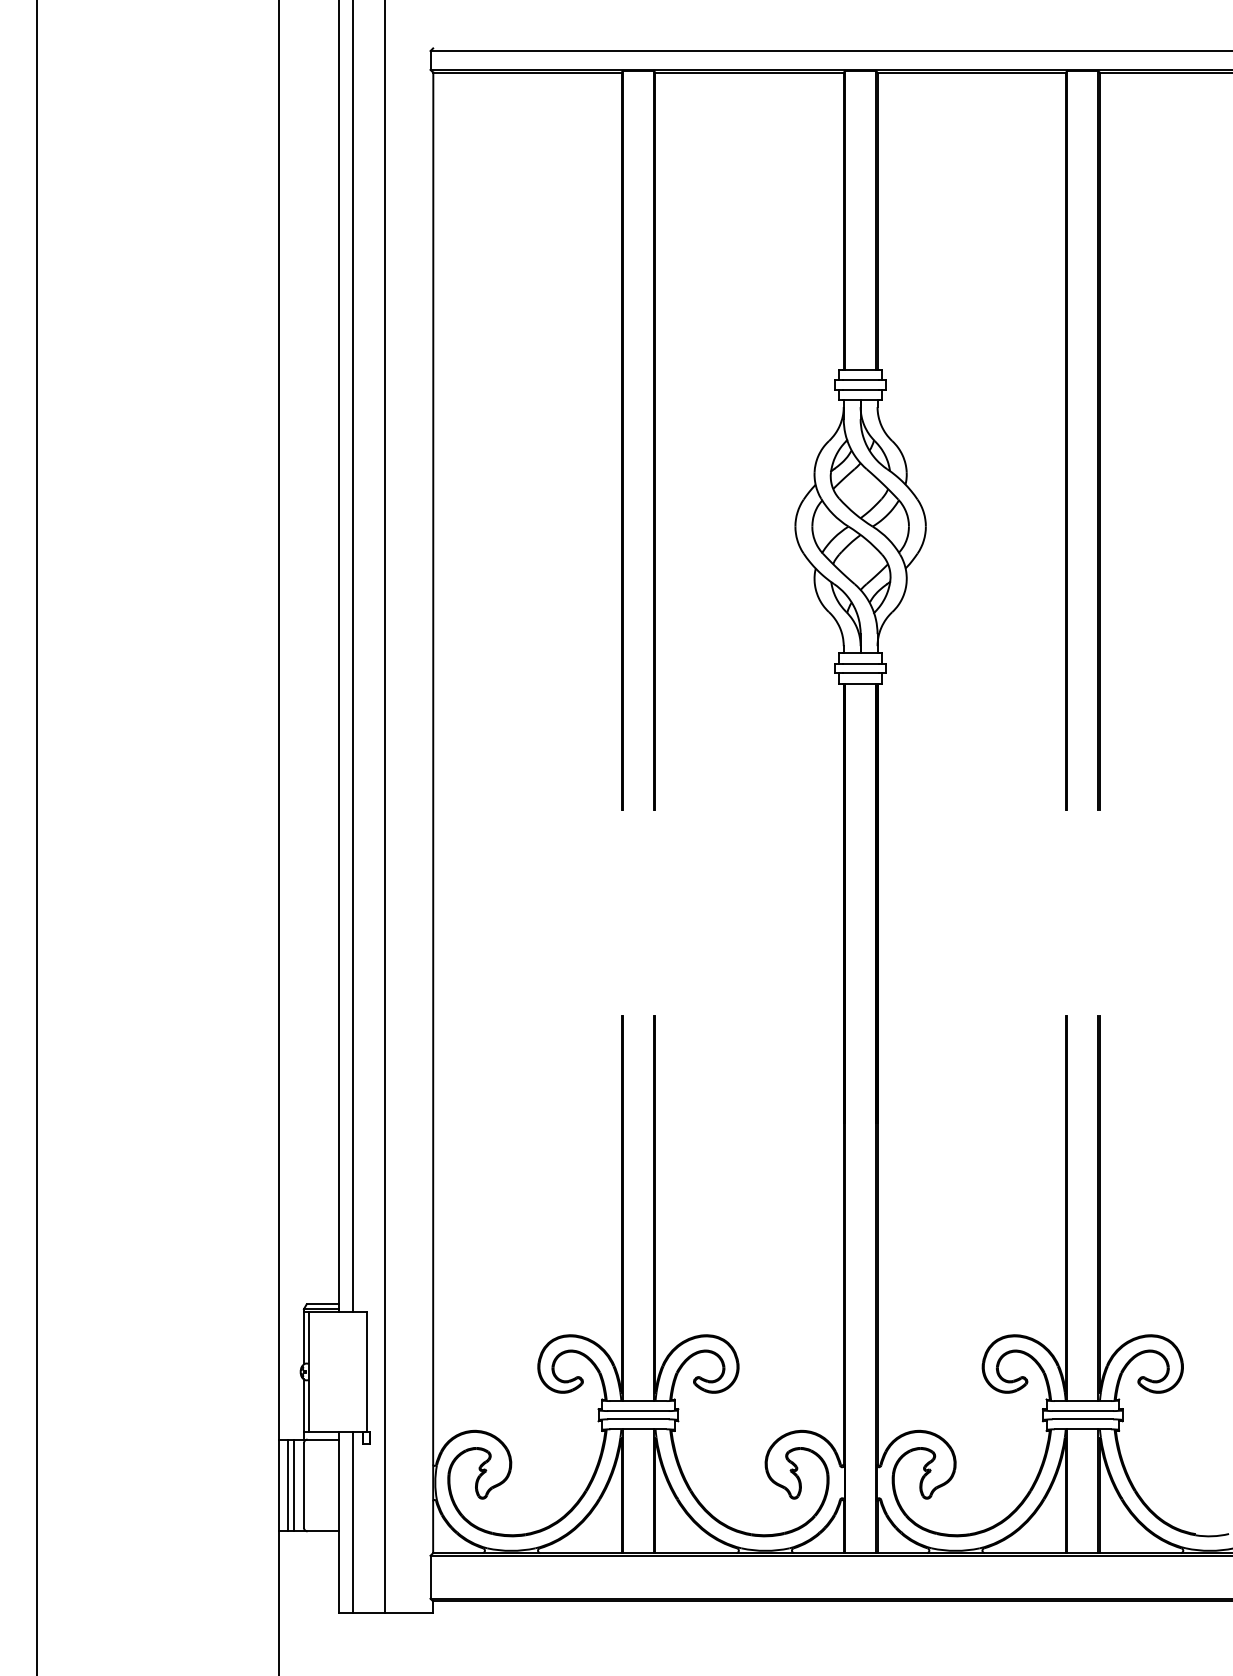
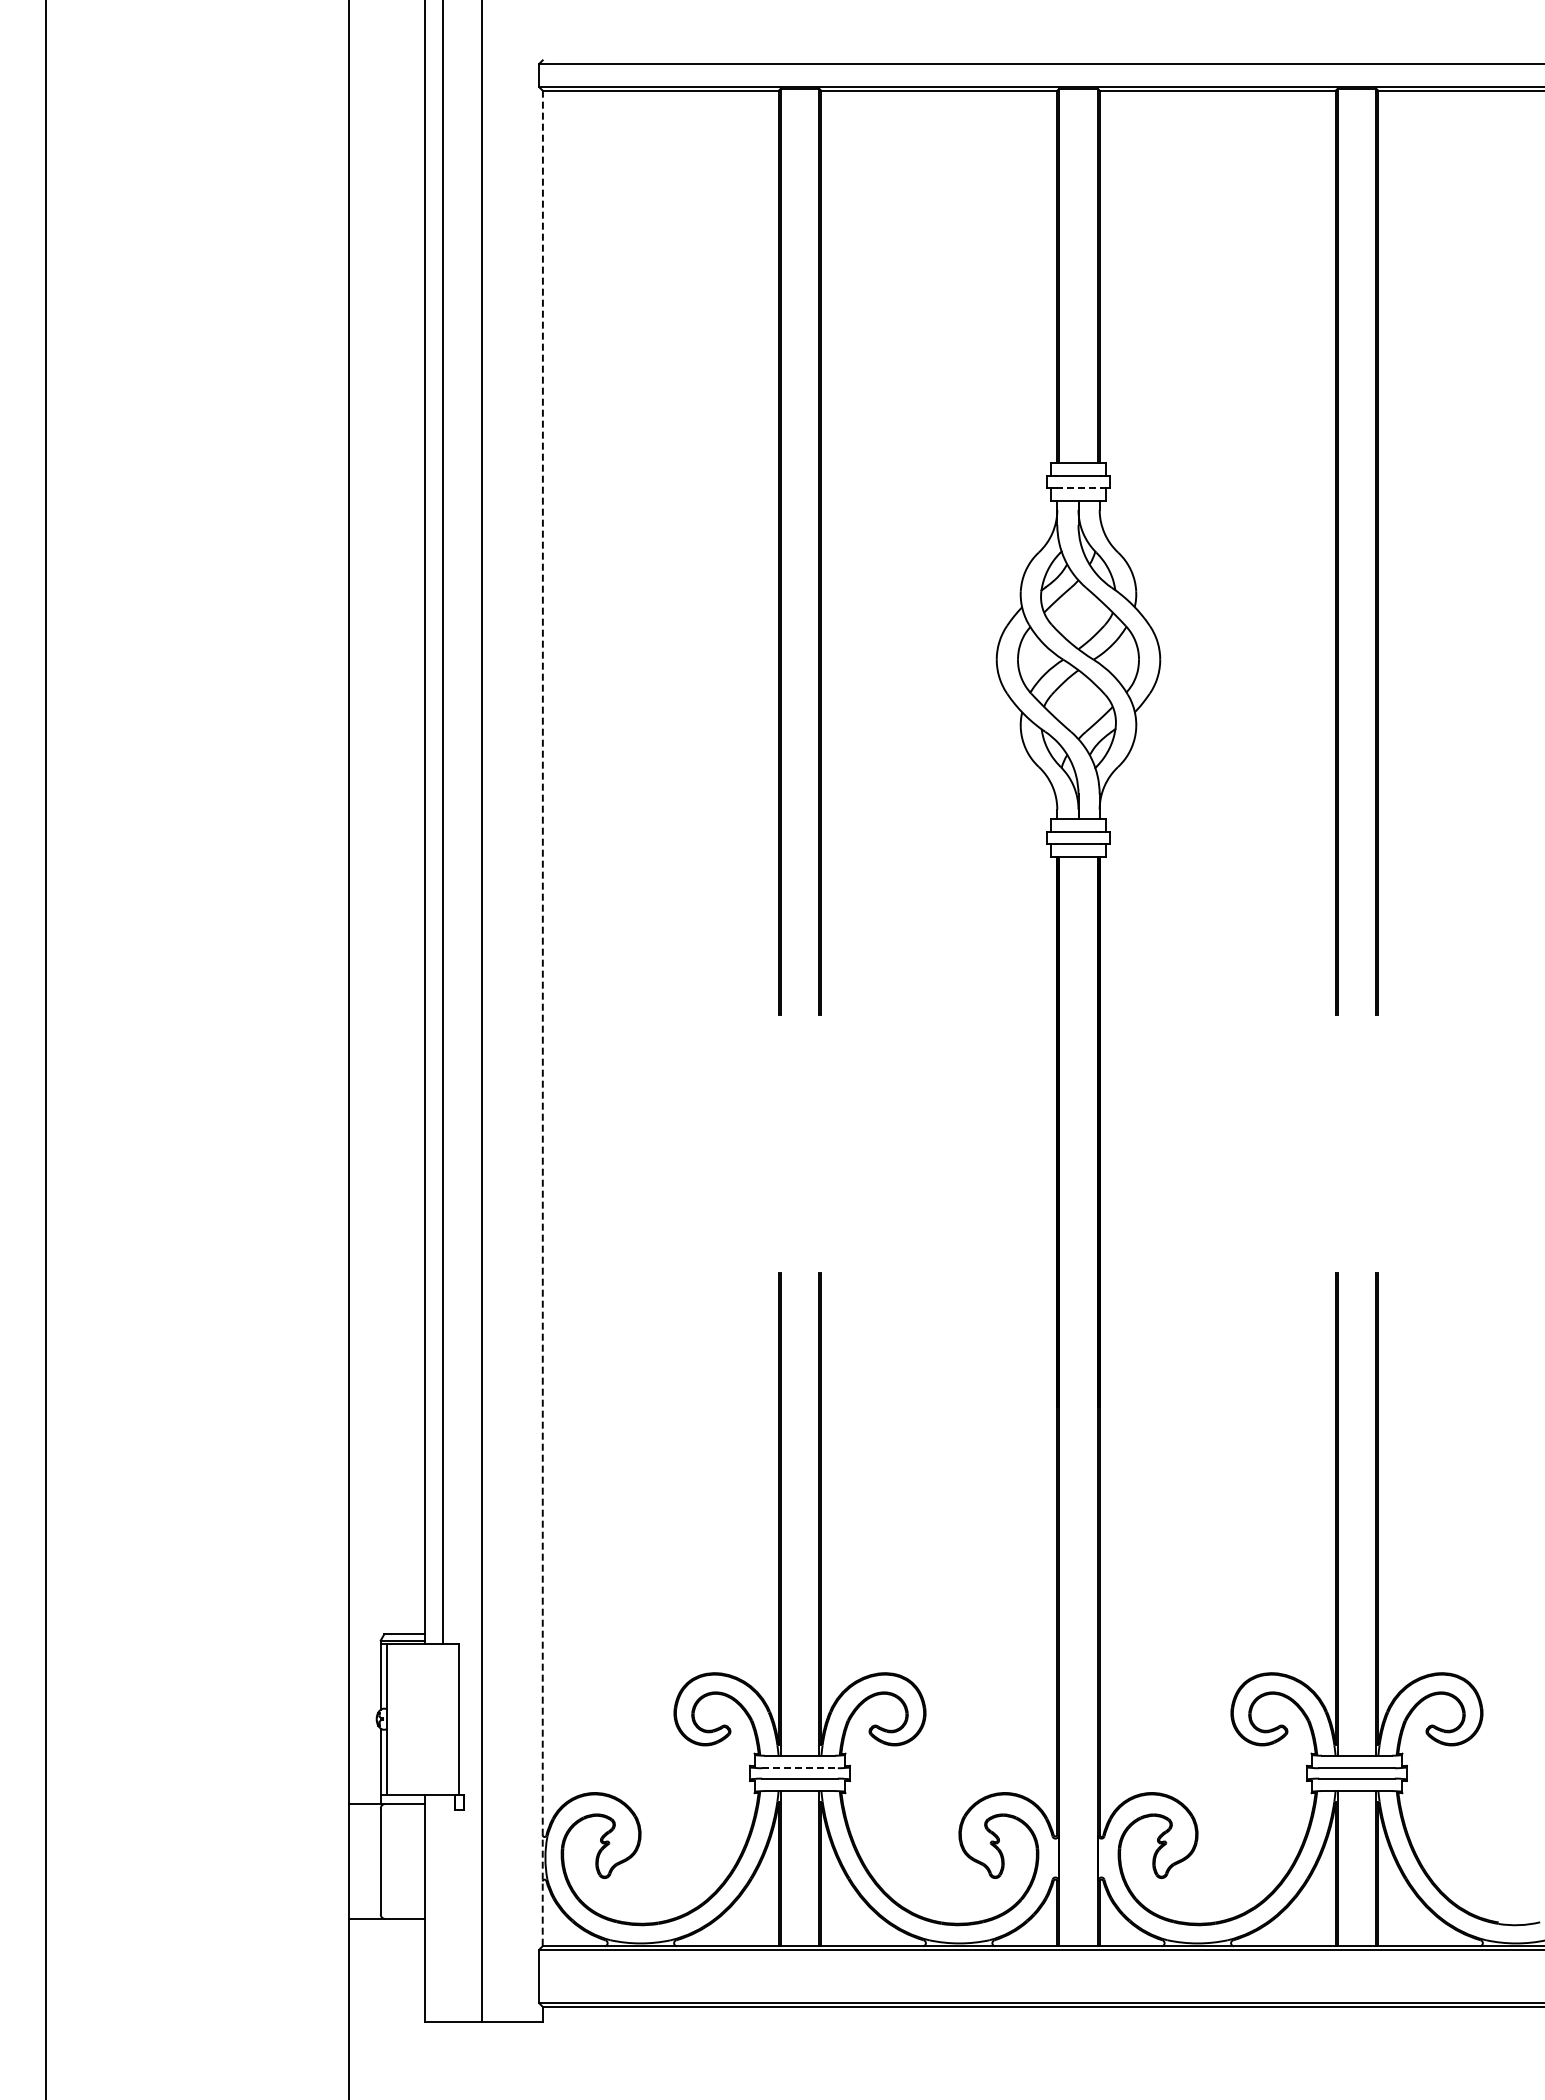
line: (860, 389) -> (1078, 487), solid -> dashed
line: (432, 812) -> (542, 1018), solid -> dashed
line: (638, 1411) -> (800, 1768), solid -> dashed
line: (288, 1484) -> (361, 1860), removed
line: (294, 1484) -> (368, 1860), removed
line: (353, 1522) -> (442, 1907), removed

